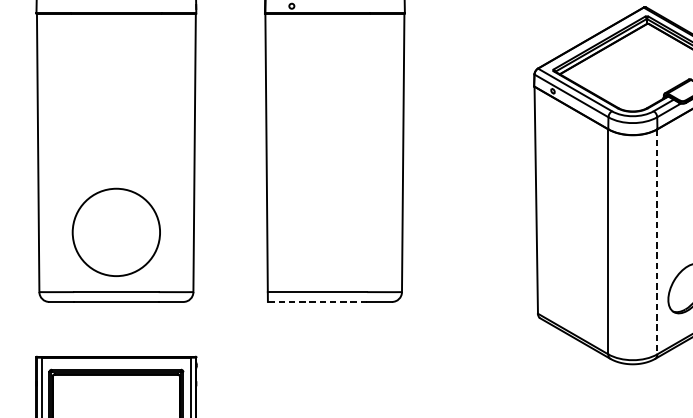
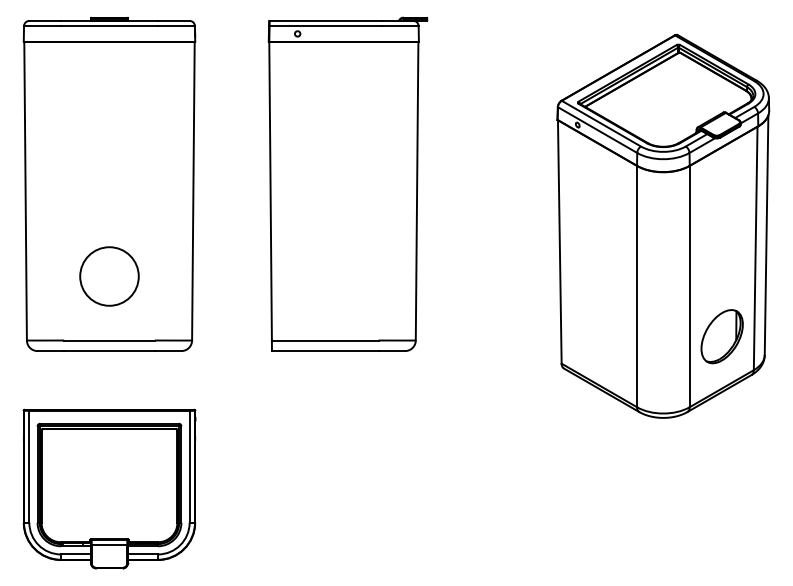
circle: (116, 232) -> (109, 276), size x0.62
line: (657, 241) -> (689, 286), dashed -> solid
line: (316, 302) -> (324, 351), dashed -> solid

